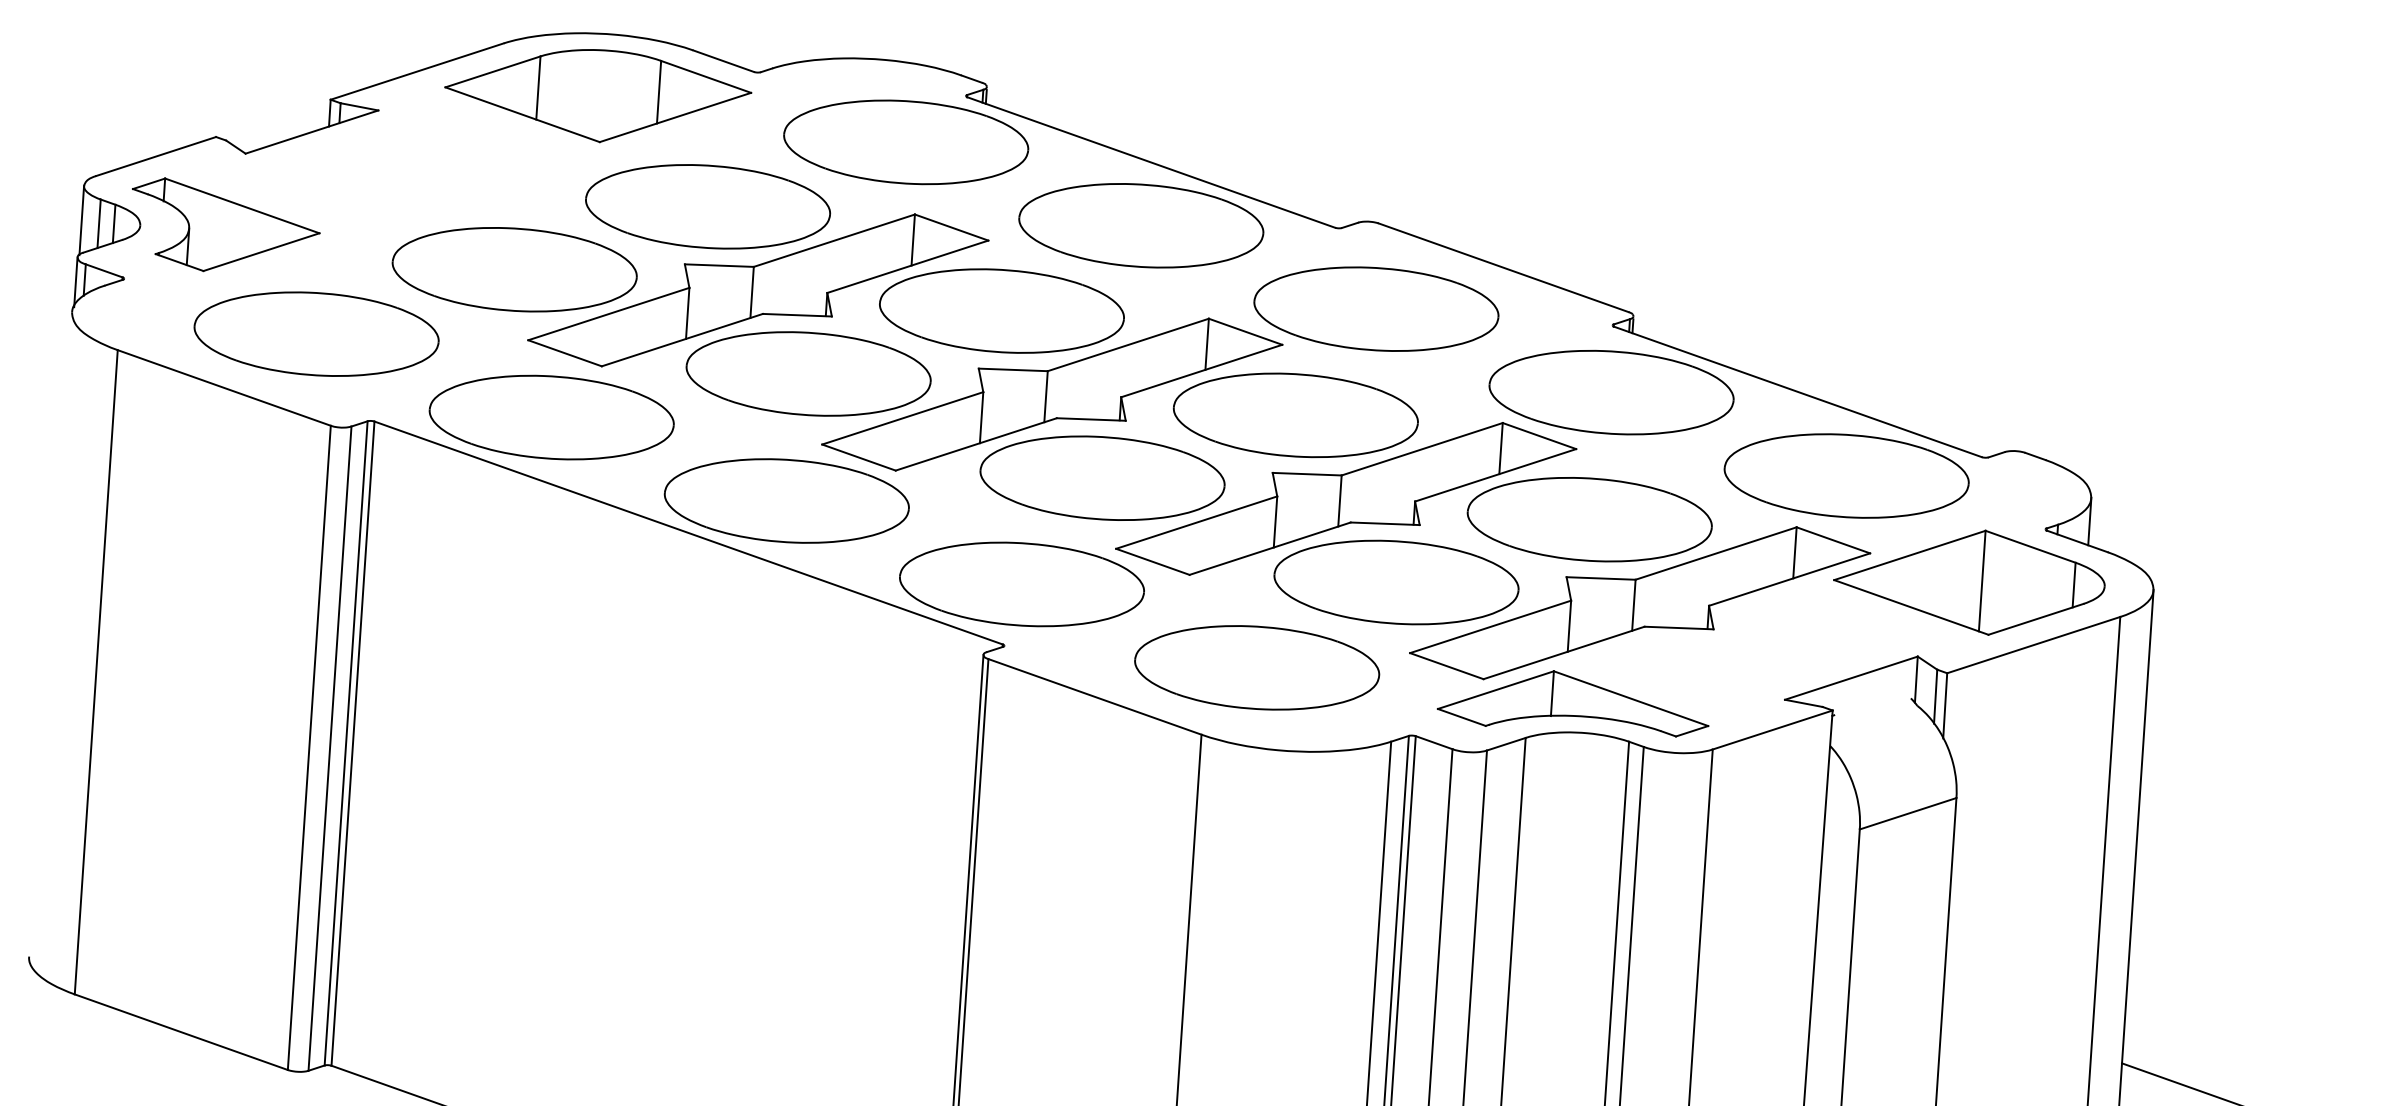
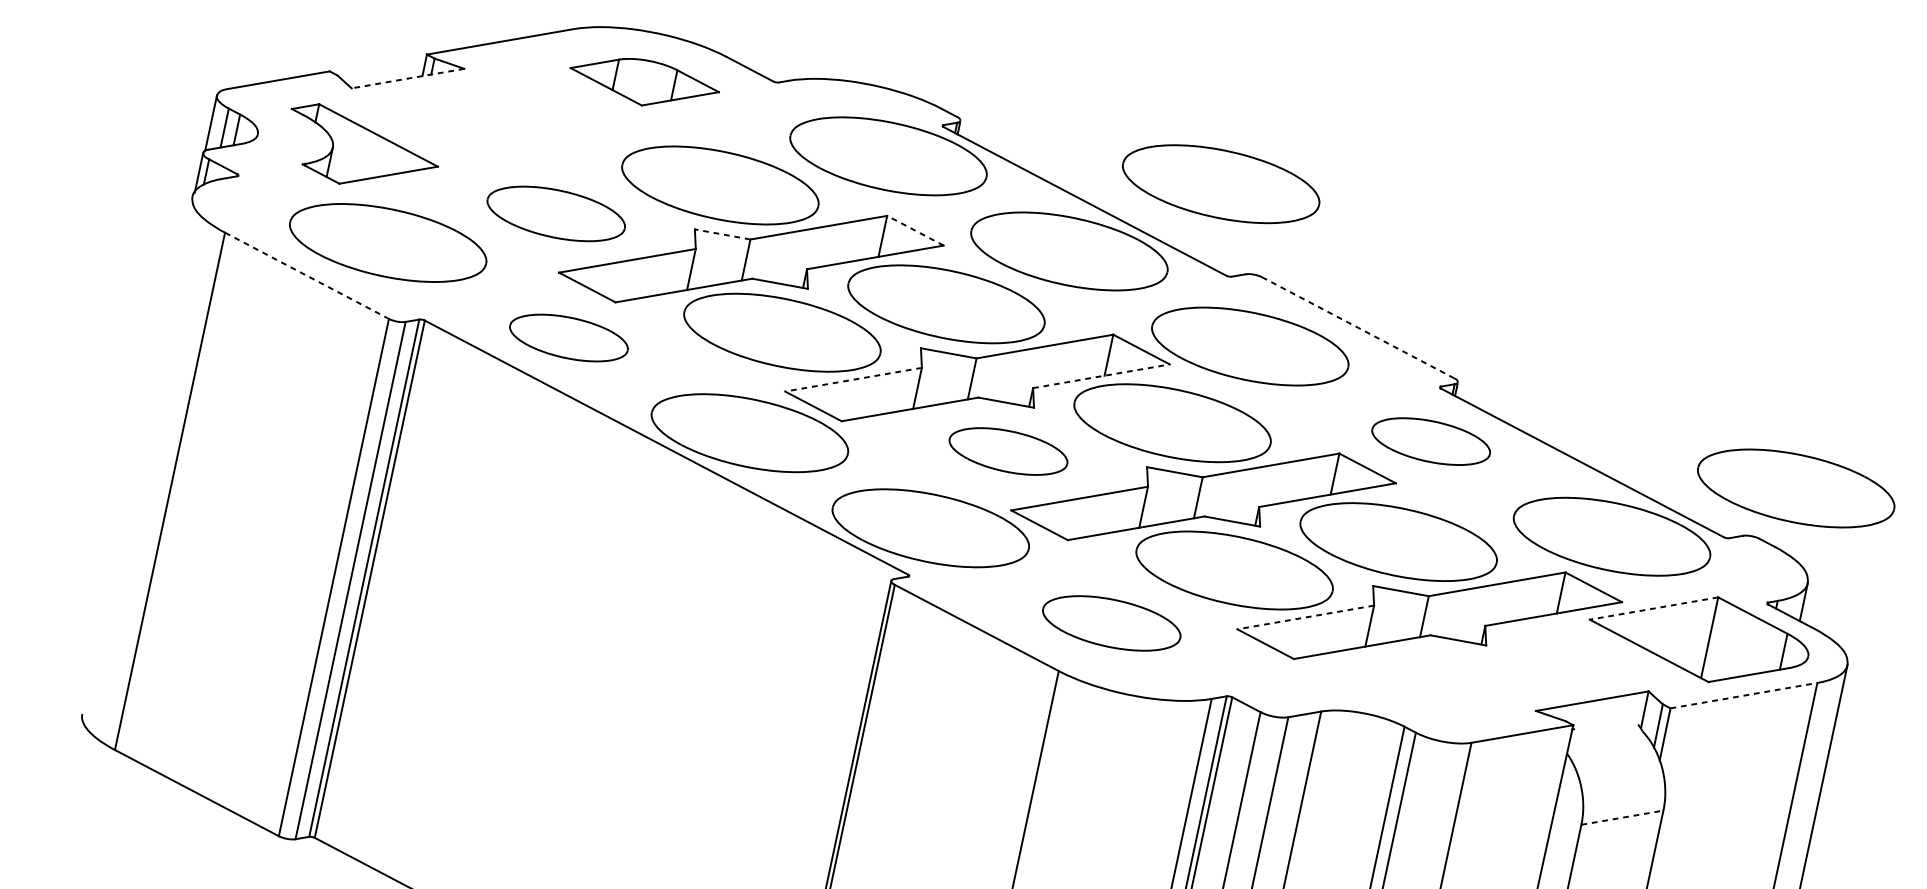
part: (598, 96) -> (644, 83), size x0.6
part: (1312, 117) -> (1220, 183), added
line: (312, 132) -> (408, 79), solid -> dashed
part: (226, 224) -> (363, 148), moved
line: (951, 227) -> (915, 230), solid -> dashed
line: (718, 265) -> (721, 234), solid -> dashed
line: (1503, 267) -> (1358, 327), solid -> dashed
part: (514, 269) -> (556, 213), size x0.7
line: (1201, 371) -> (1101, 376), solid -> dashed
part: (2060, 385) -> (1795, 488), added
line: (224, 388) -> (307, 276), solid -> dashed
part: (1611, 392) -> (1431, 441), size x0.6
part: (551, 417) -> (568, 337), size x0.6
line: (902, 418) -> (853, 379), solid -> dashed
part: (1102, 477) -> (1008, 451), size x0.6
line: (1909, 555) -> (1653, 608), solid -> dashed
line: (1490, 626) -> (1305, 617), solid -> dashed
line: (2033, 645) -> (1743, 695), solid -> dashed
part: (1257, 667) -> (1112, 623), size x0.7
part: (1572, 703) -> (1363, 689), removed
line: (1908, 813) -> (1622, 817), solid -> dashed

